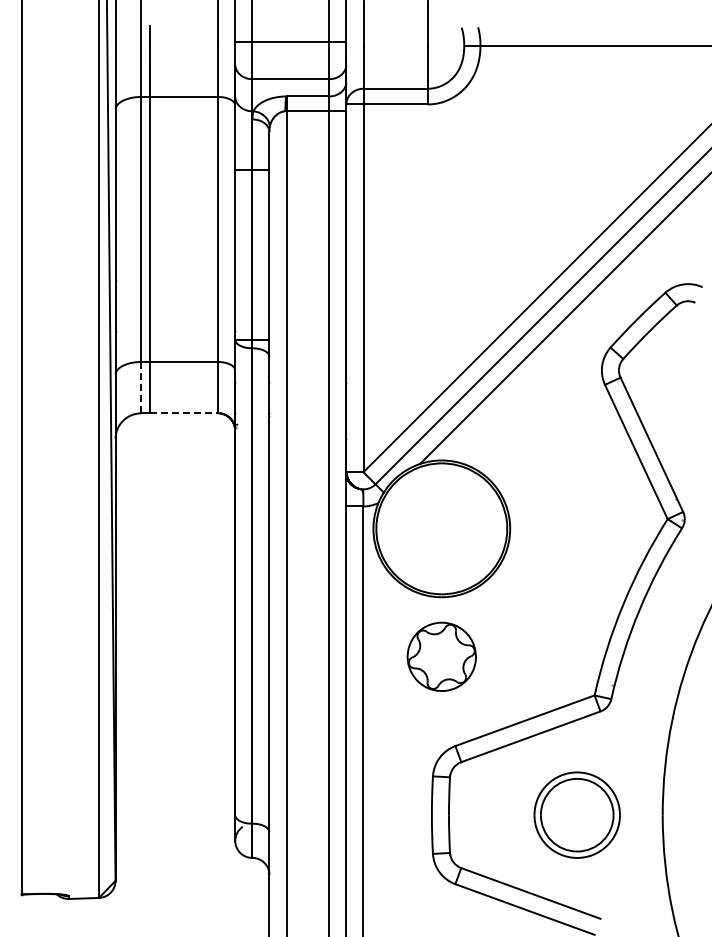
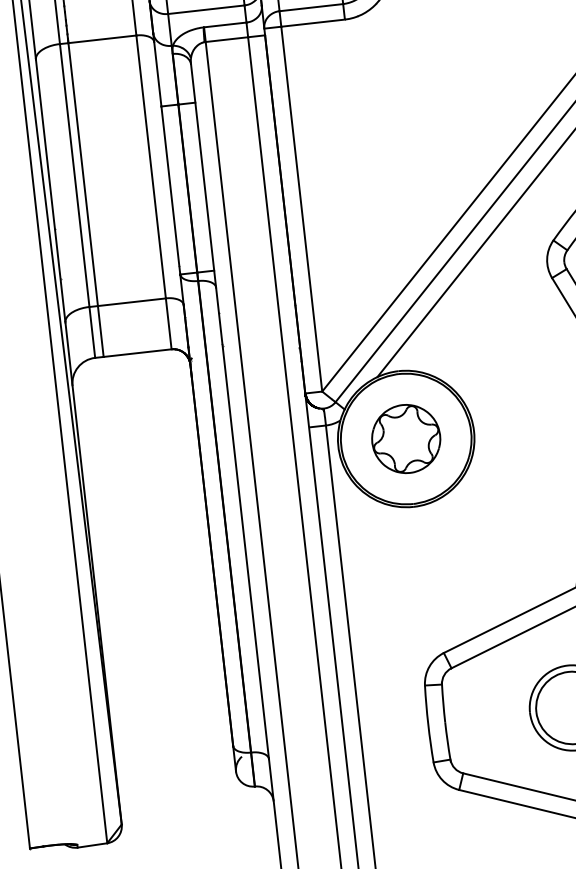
line: (141, 387) -> (92, 332), dashed -> solid
line: (184, 413) -> (138, 353), dashed -> solid
part: (441, 656) -> (405, 438), moved

